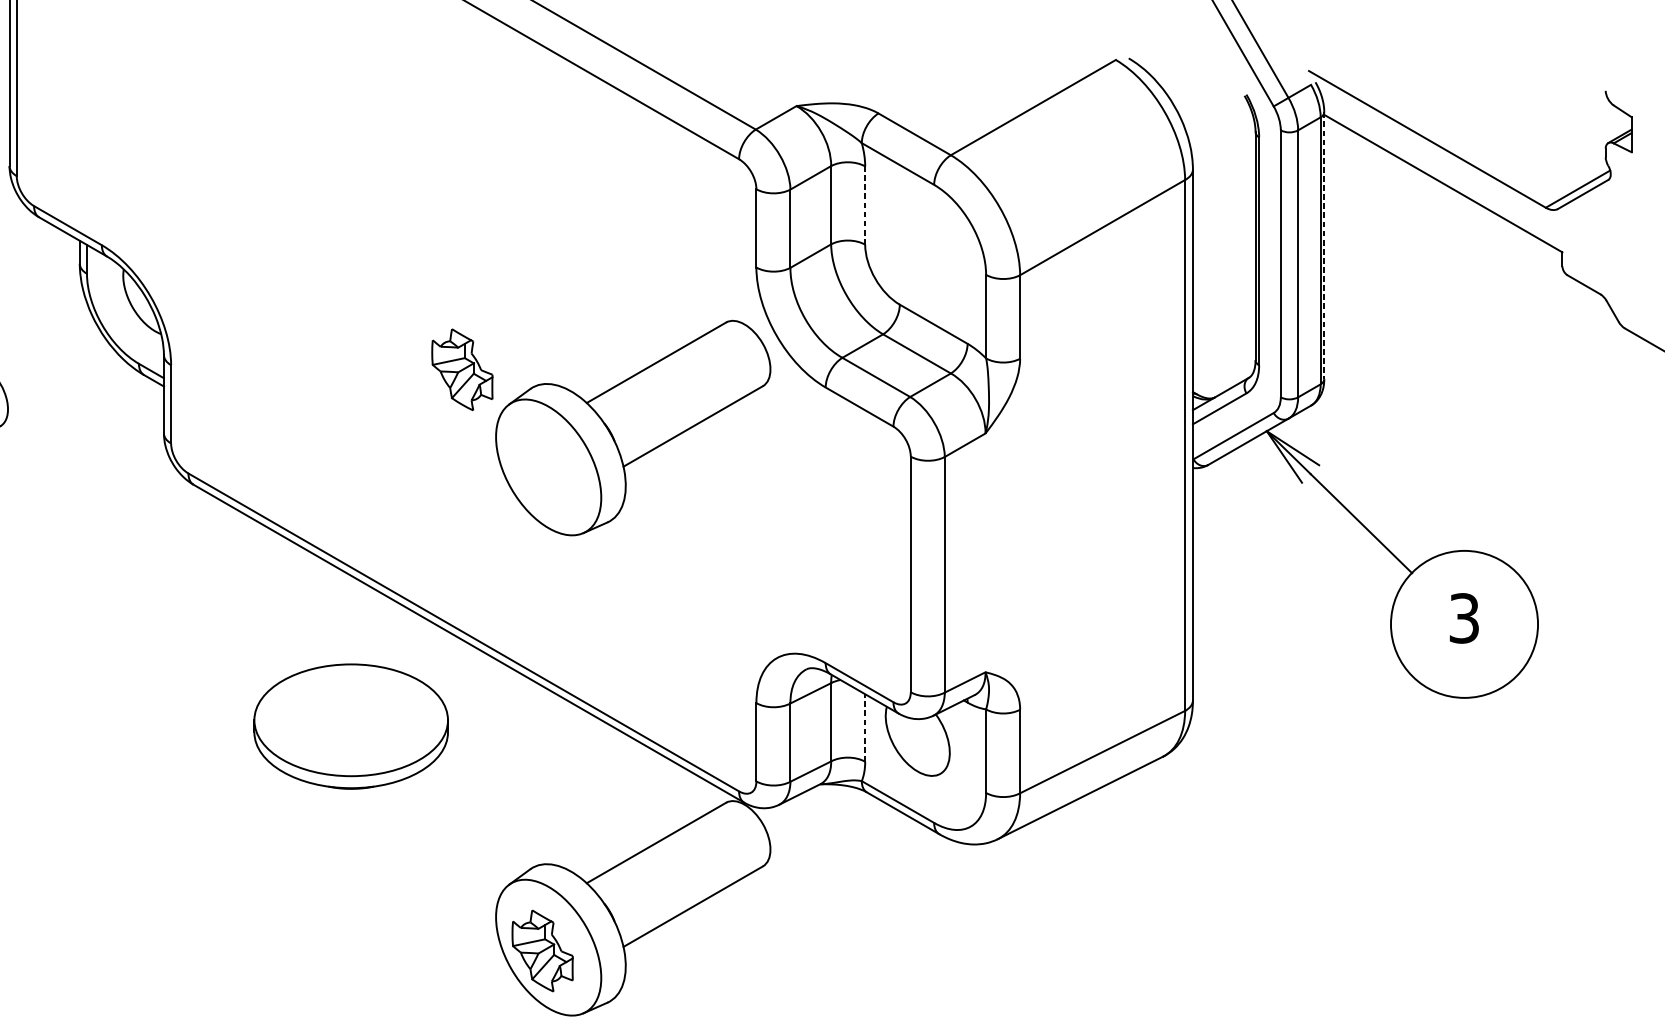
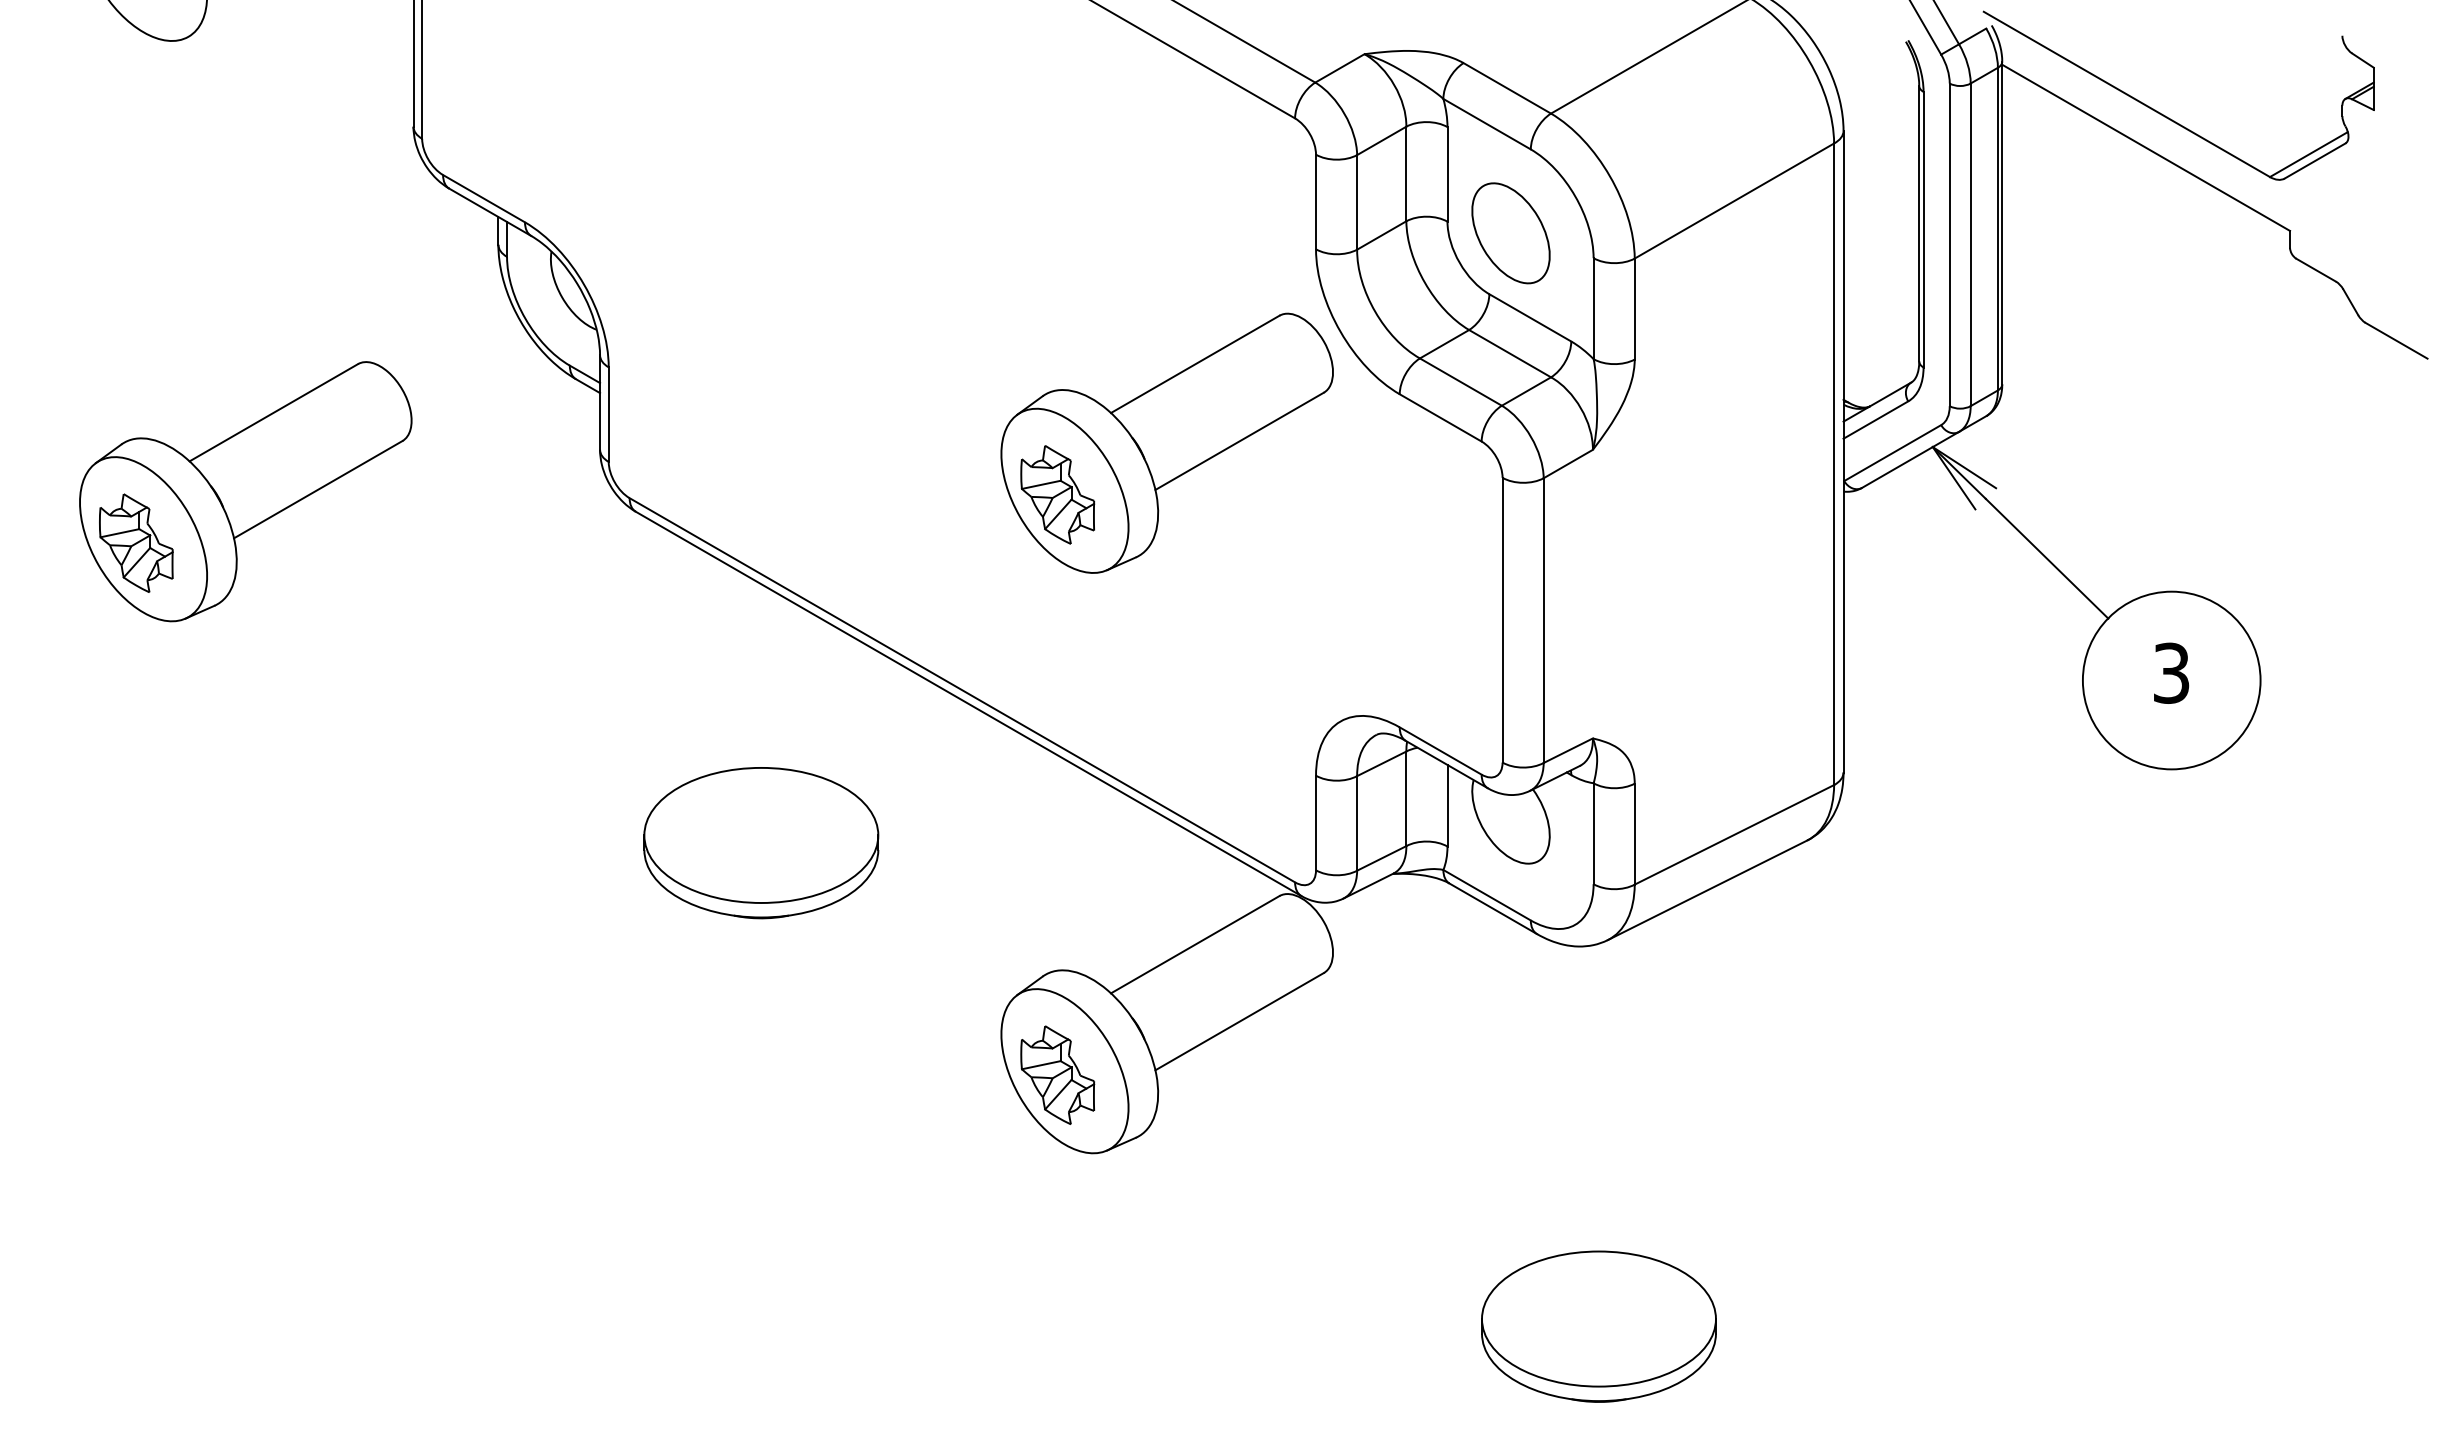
line: (865, 204) -> (1447, 173), dashed -> solid
line: (1324, 246) -> (2002, 223), dashed -> solid
part: (917, 254) -> (1510, 233), added
part: (462, 369) -> (1057, 494), moved
part: (351, 726) -> (761, 843), moved
line: (865, 727) -> (1447, 805), dashed -> solid

